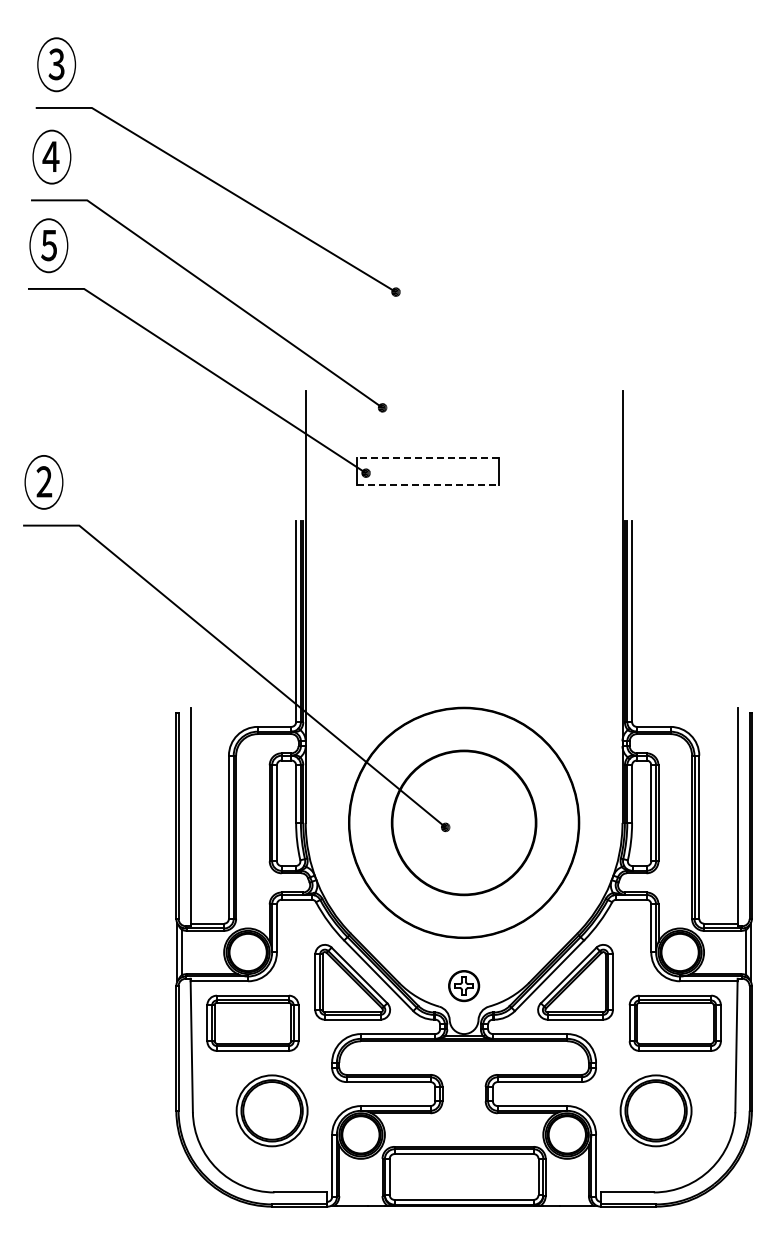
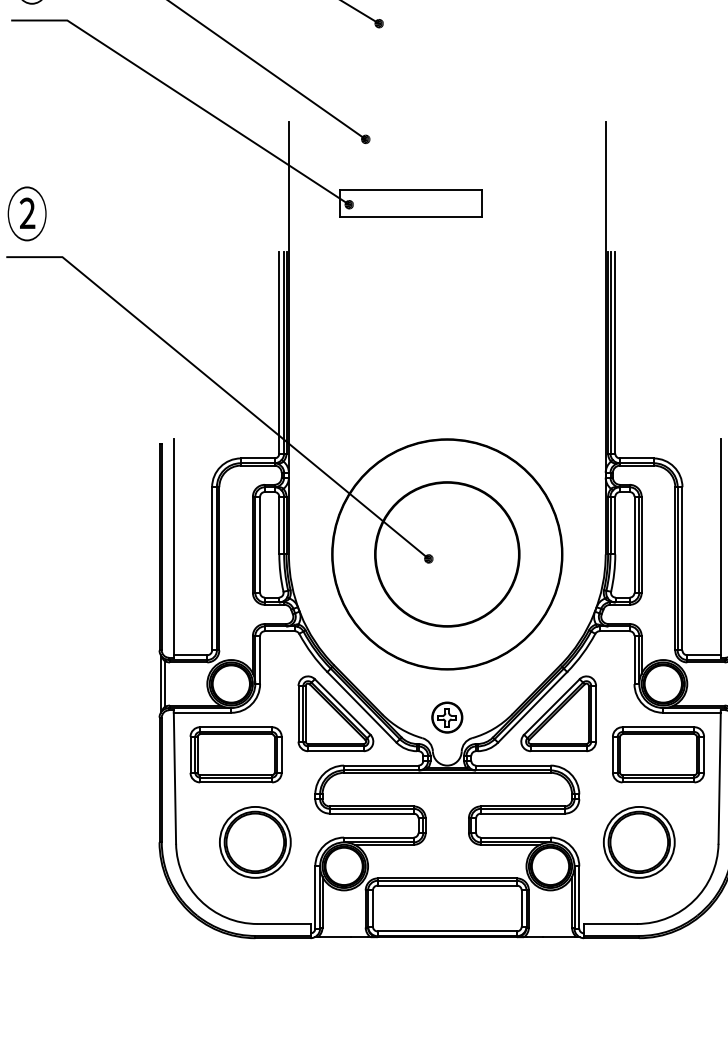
line: (427, 458) -> (410, 190), dashed -> solid
line: (427, 485) -> (410, 217), dashed -> solid

